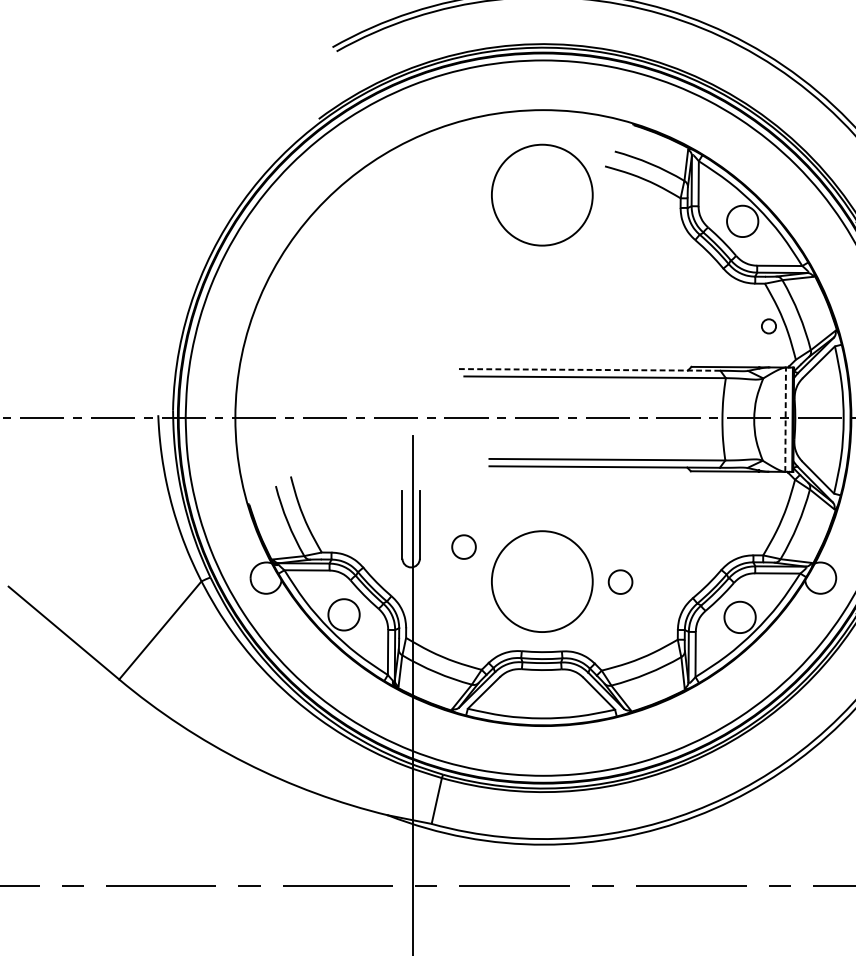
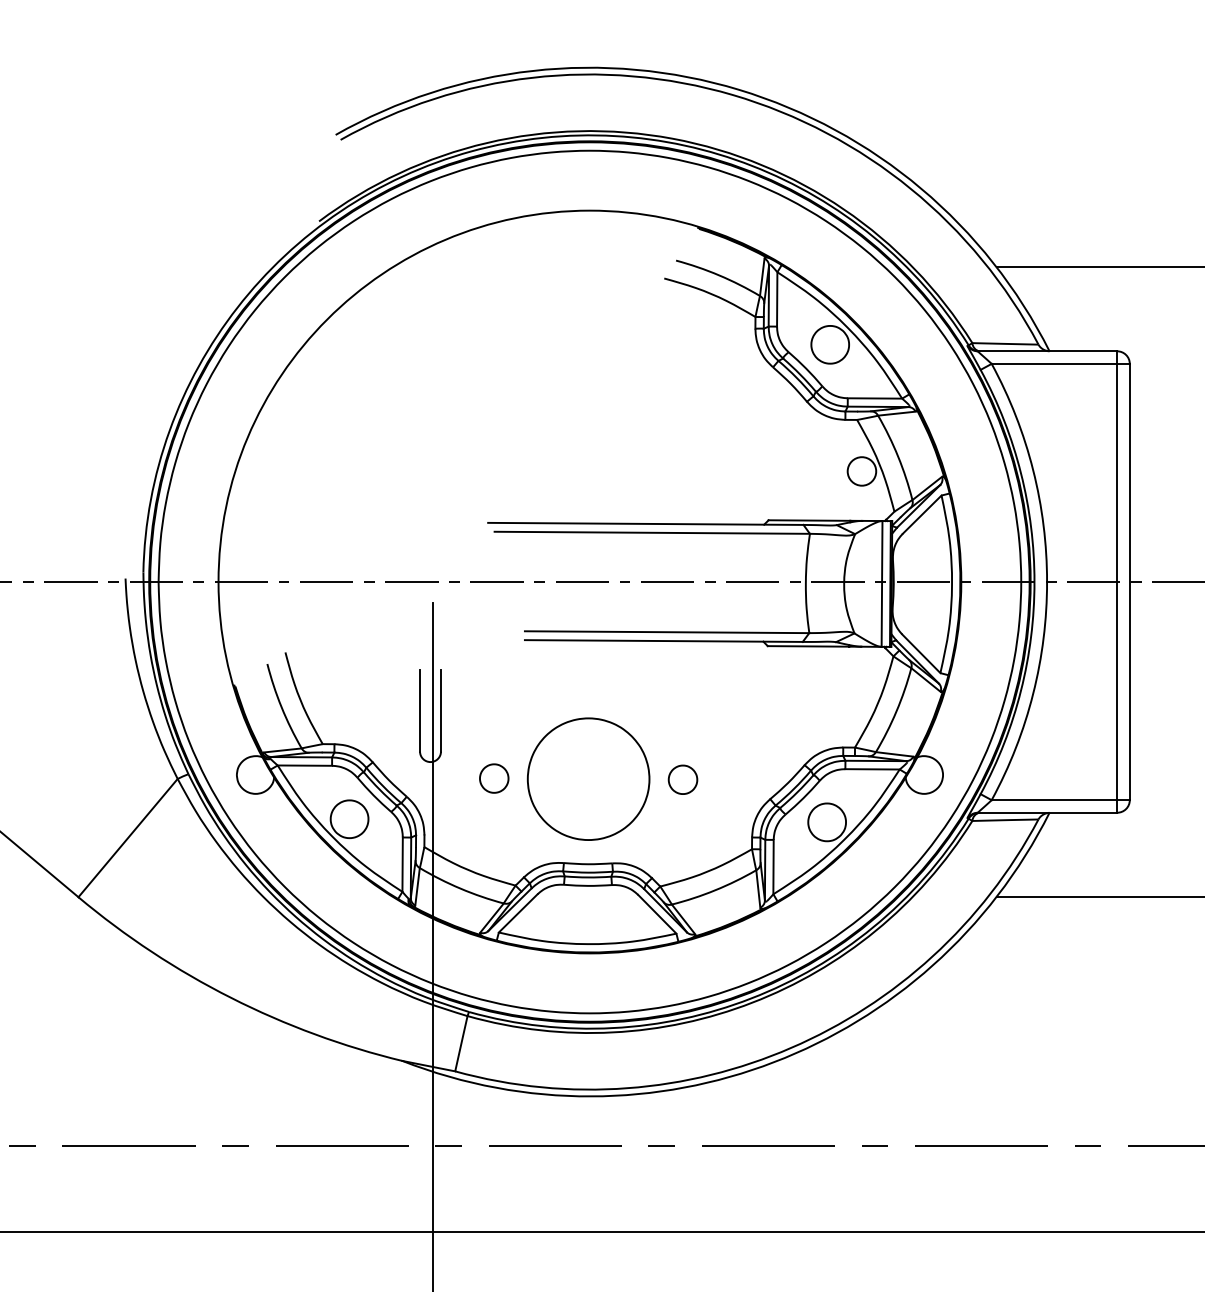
part: (542, 194) -> (588, 312), removed
circle: (768, 326) -> (861, 471), size x1.67
line: (589, 369) -> (645, 523), dashed -> solid
line: (786, 419) -> (882, 583), dashed -> solid
part: (464, 547) -> (494, 778), moved

